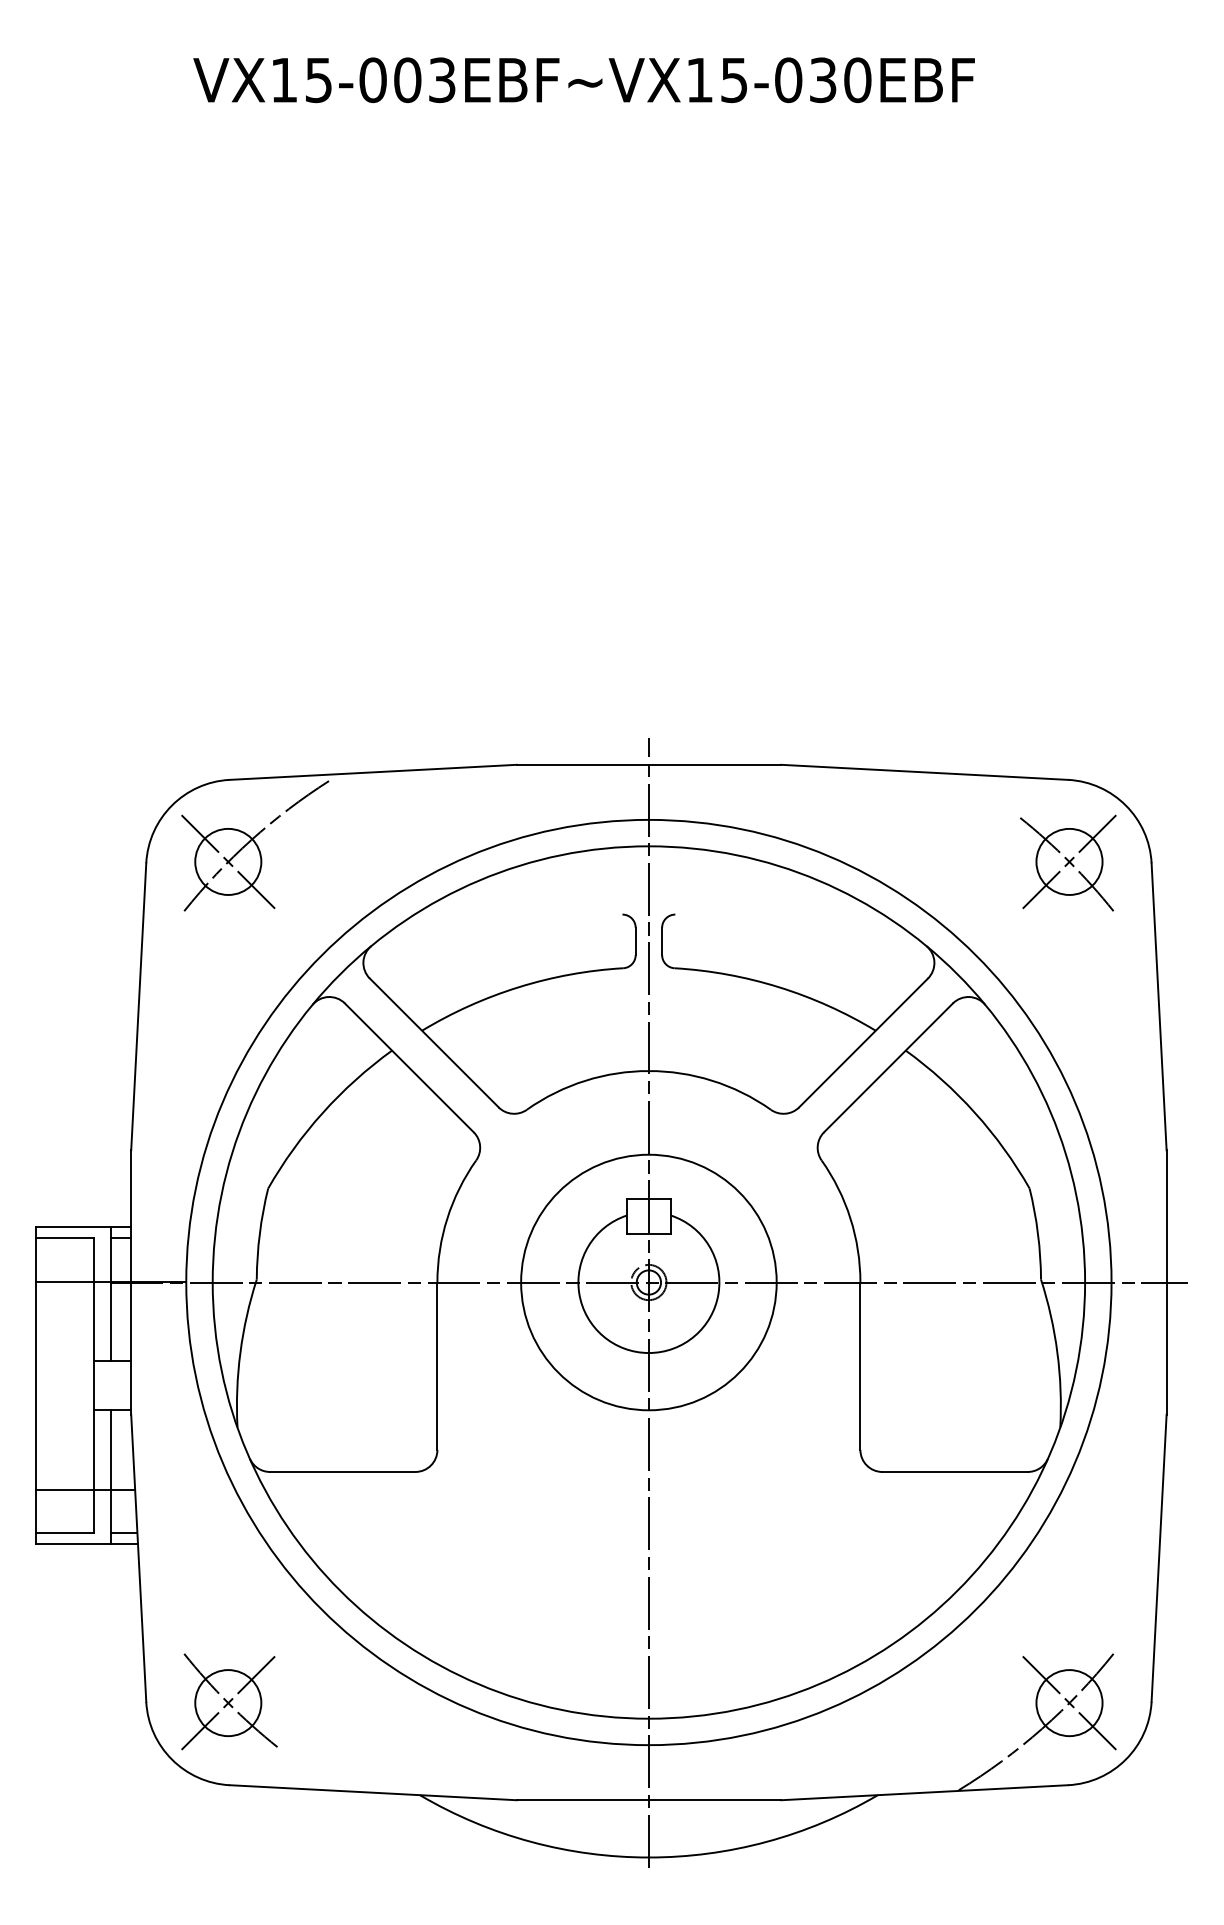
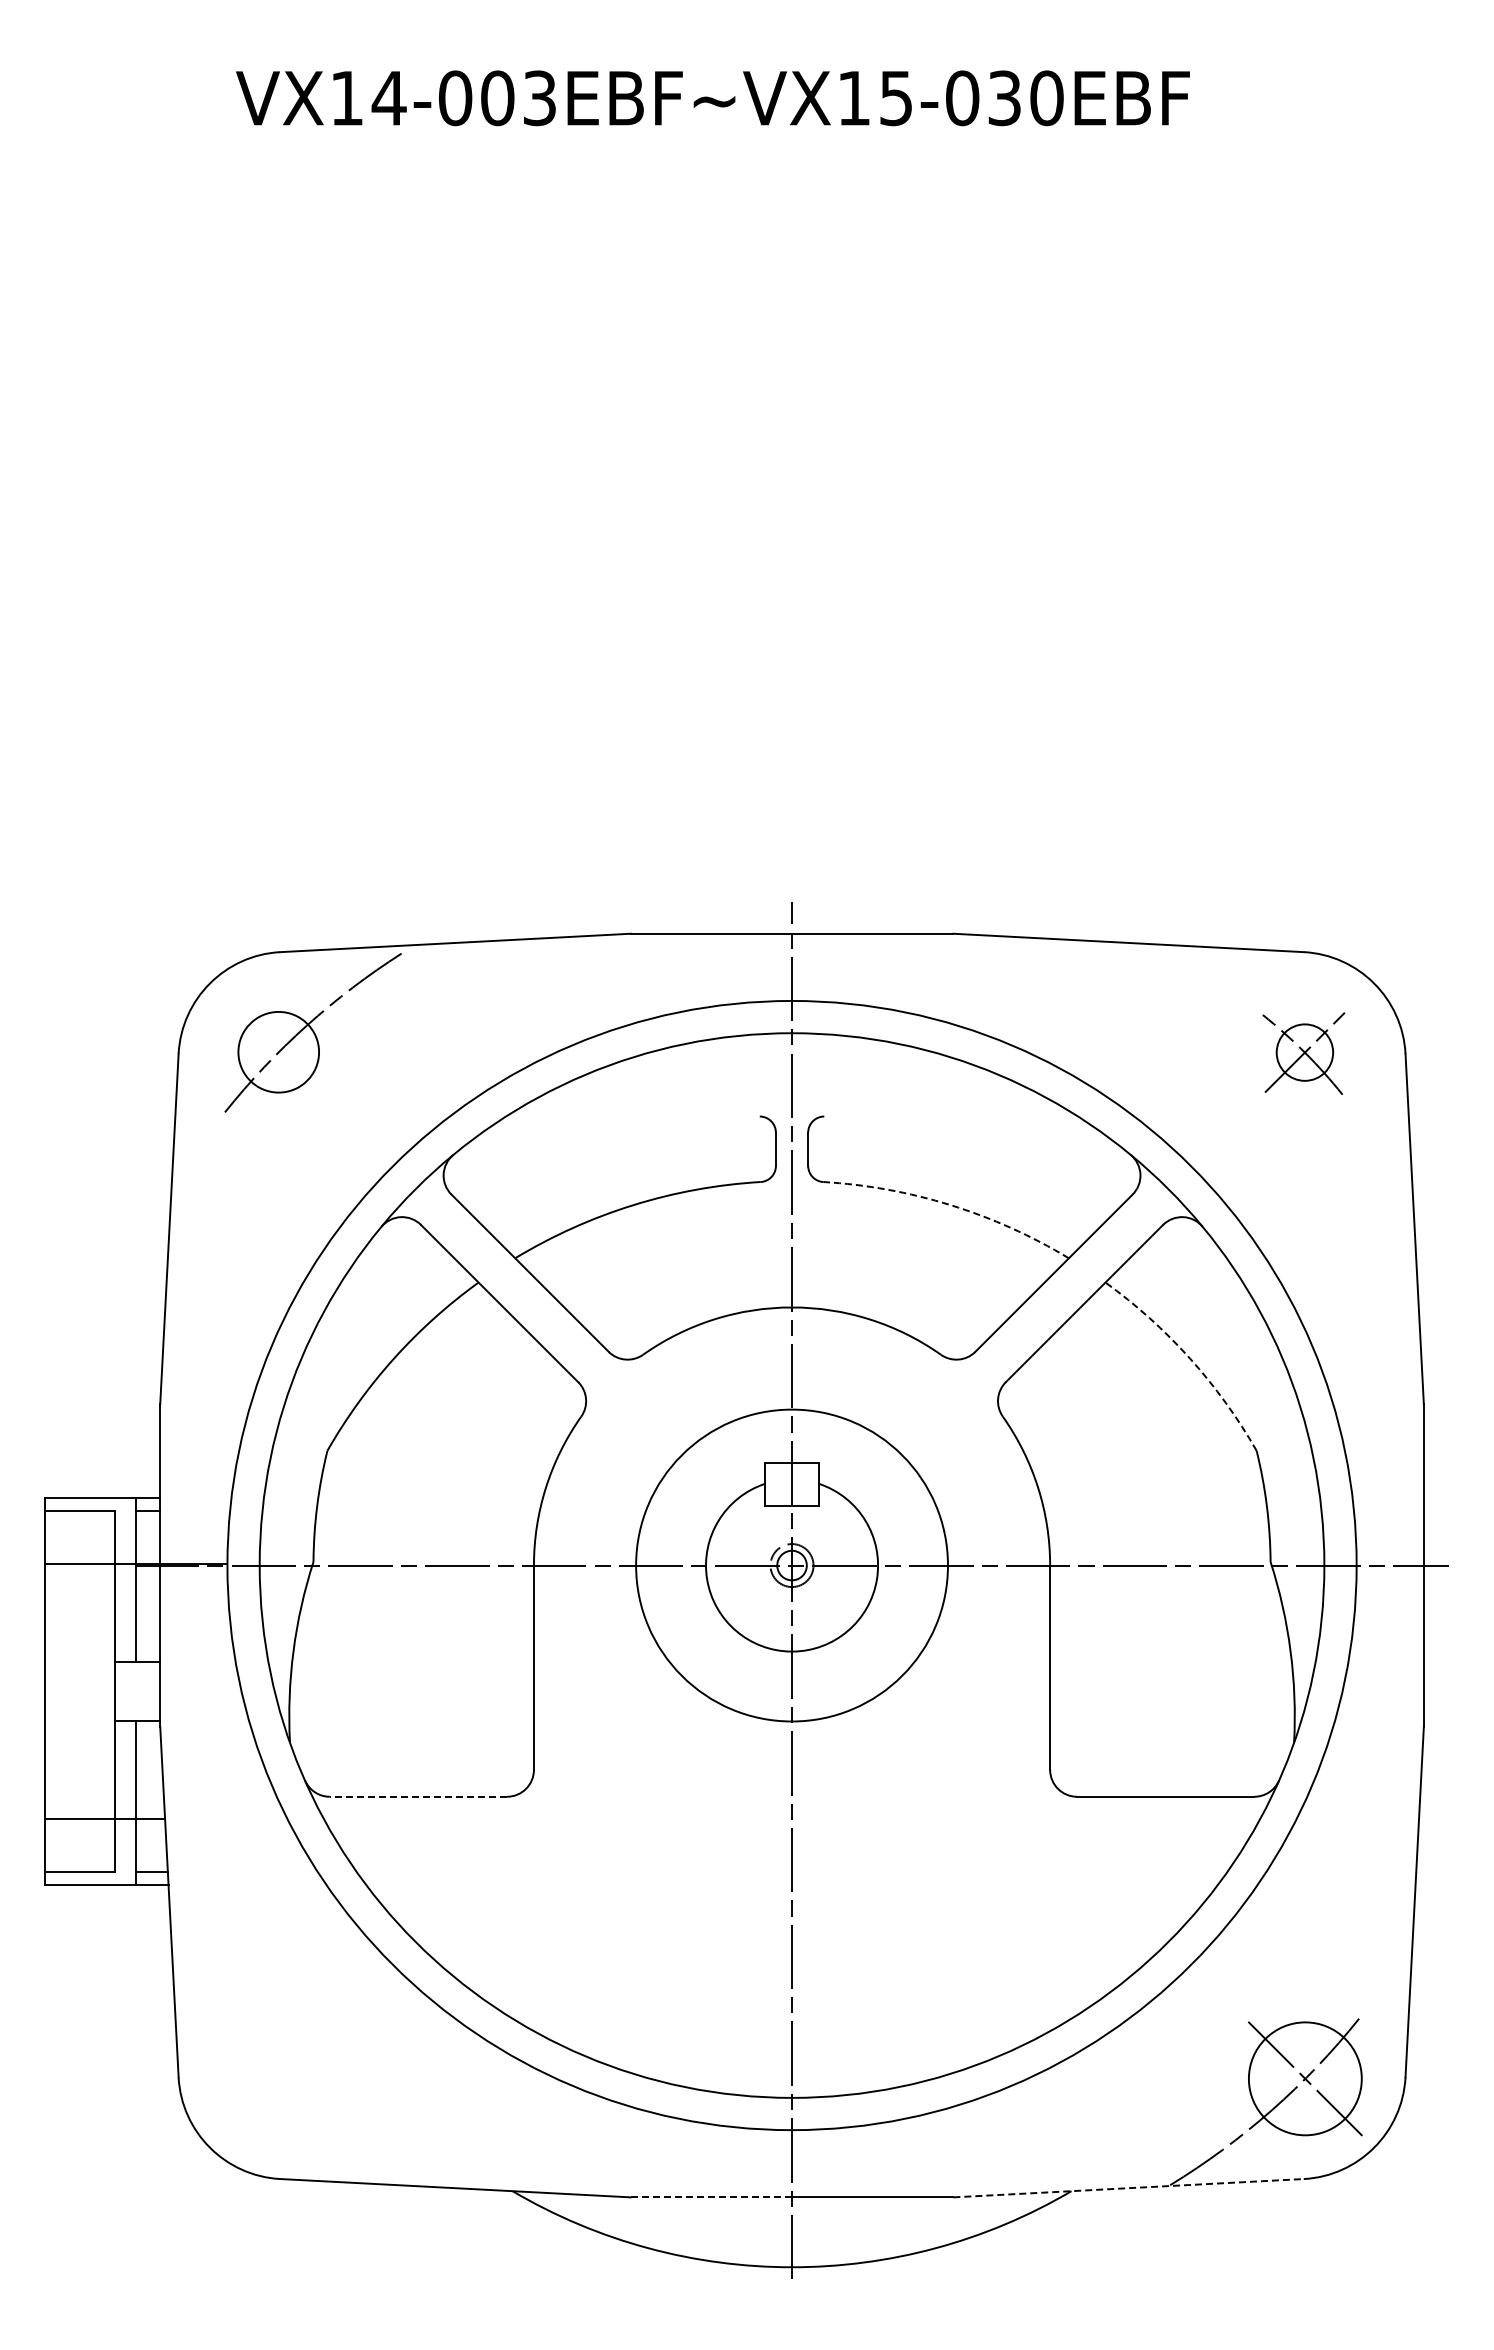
text: (318, 80) -> (388, 98), VX15-003EBF~VX15-030EBF -> VX14-003EBF~VX15-030EBF
line: (228, 862) -> (278, 1052), removed
part: (1067, 862) -> (1303, 1053), size x0.7
arc: (778, 987) -> (950, 1205), solid -> dashed
arc: (975, 1112) -> (1190, 1358), solid -> dashed
line: (342, 1471) -> (418, 1796), solid -> dashed
part: (229, 1702) -> (280, 2077), removed
circle: (1069, 1702) -> (1305, 2078), size x1.4
line: (925, 1792) -> (1129, 2188), solid -> dashed
line: (582, 1800) -> (711, 2197), solid -> dashed

